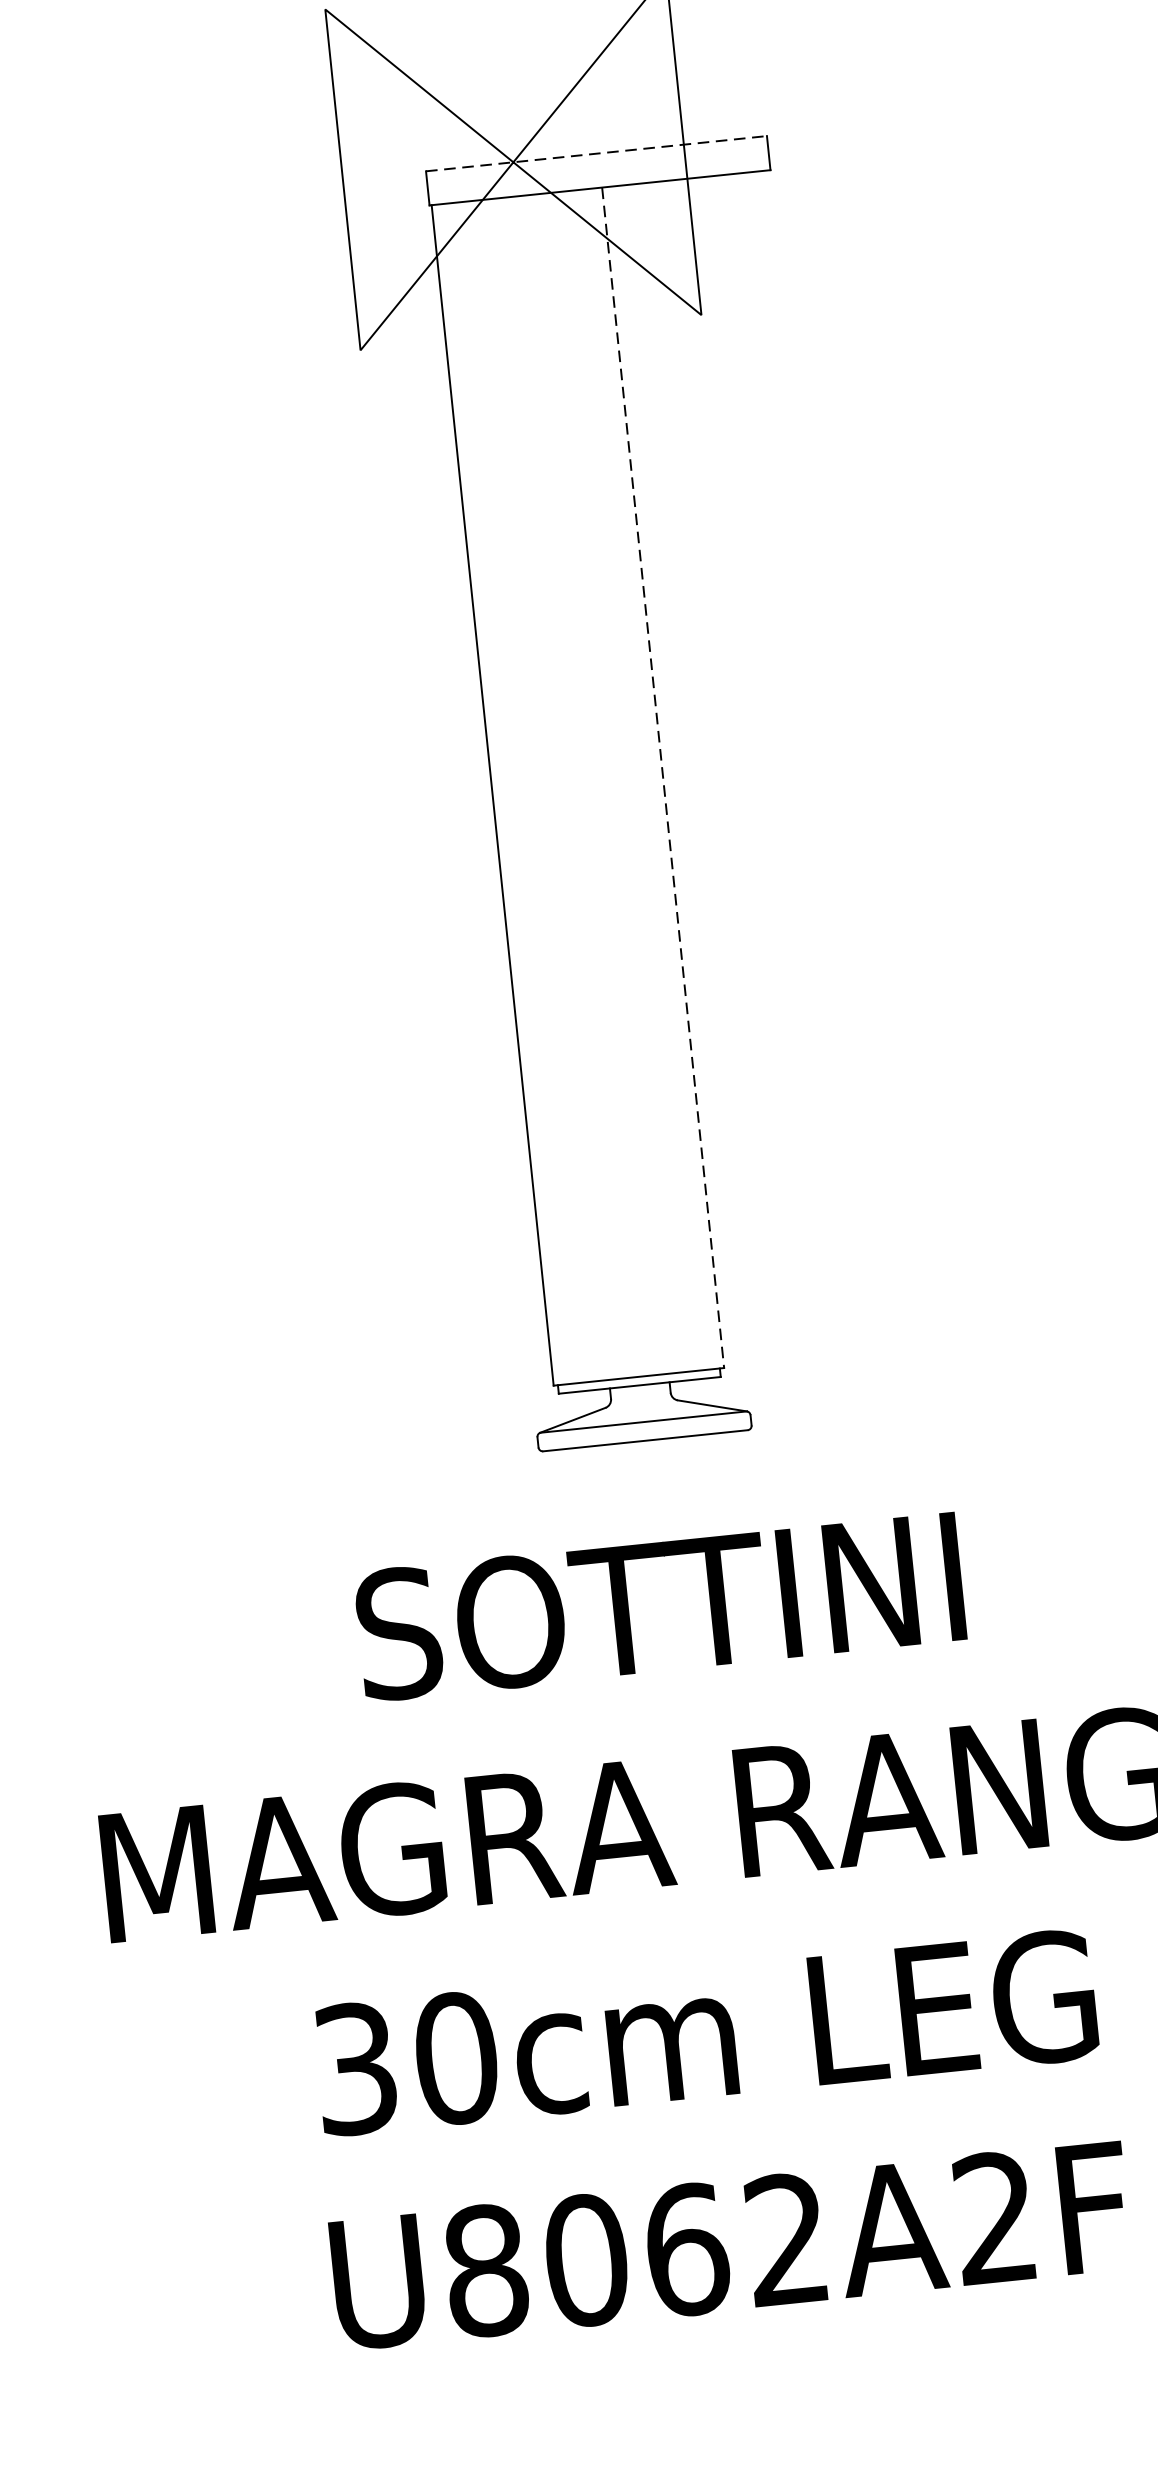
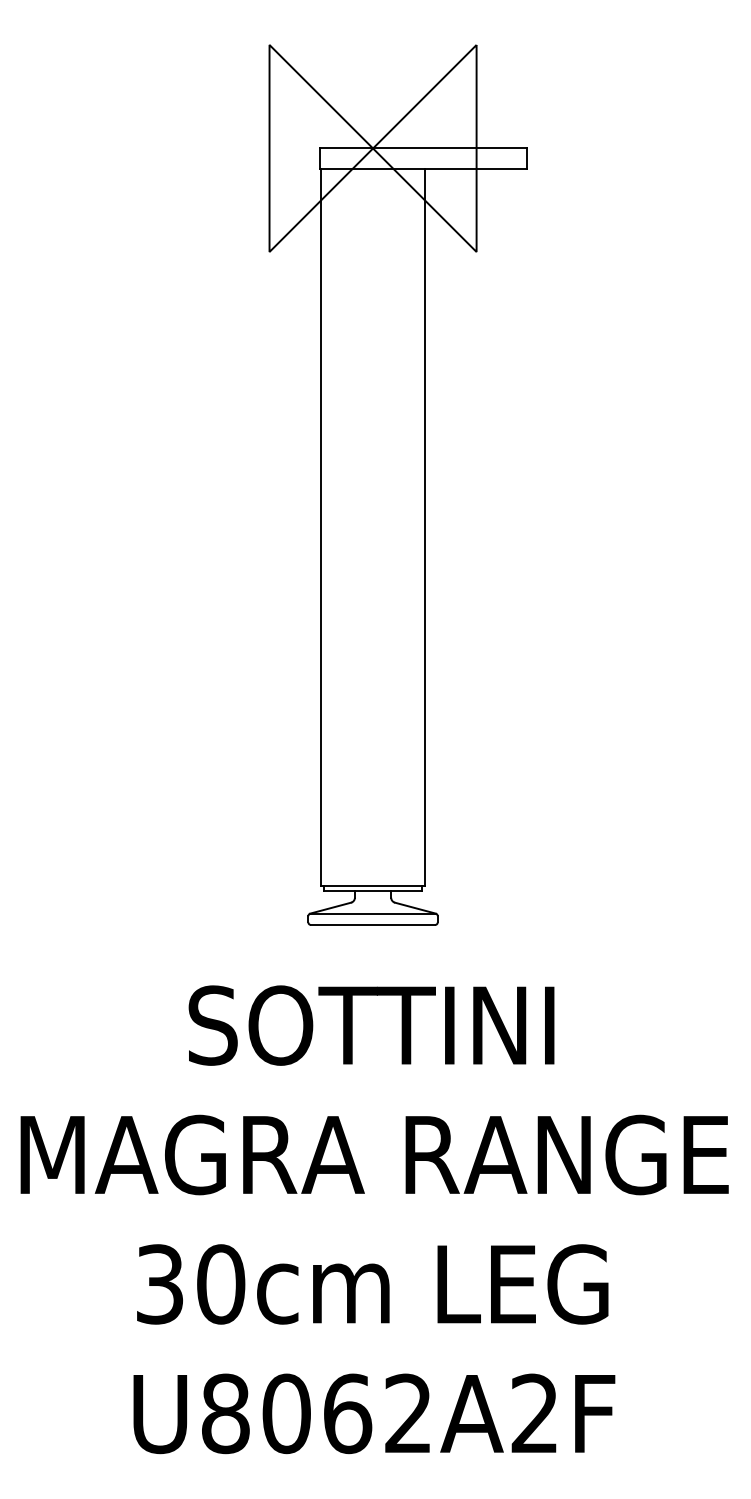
line: (596, 153) -> (423, 148), dashed -> solid
line: (662, 779) -> (424, 528), dashed -> solid

